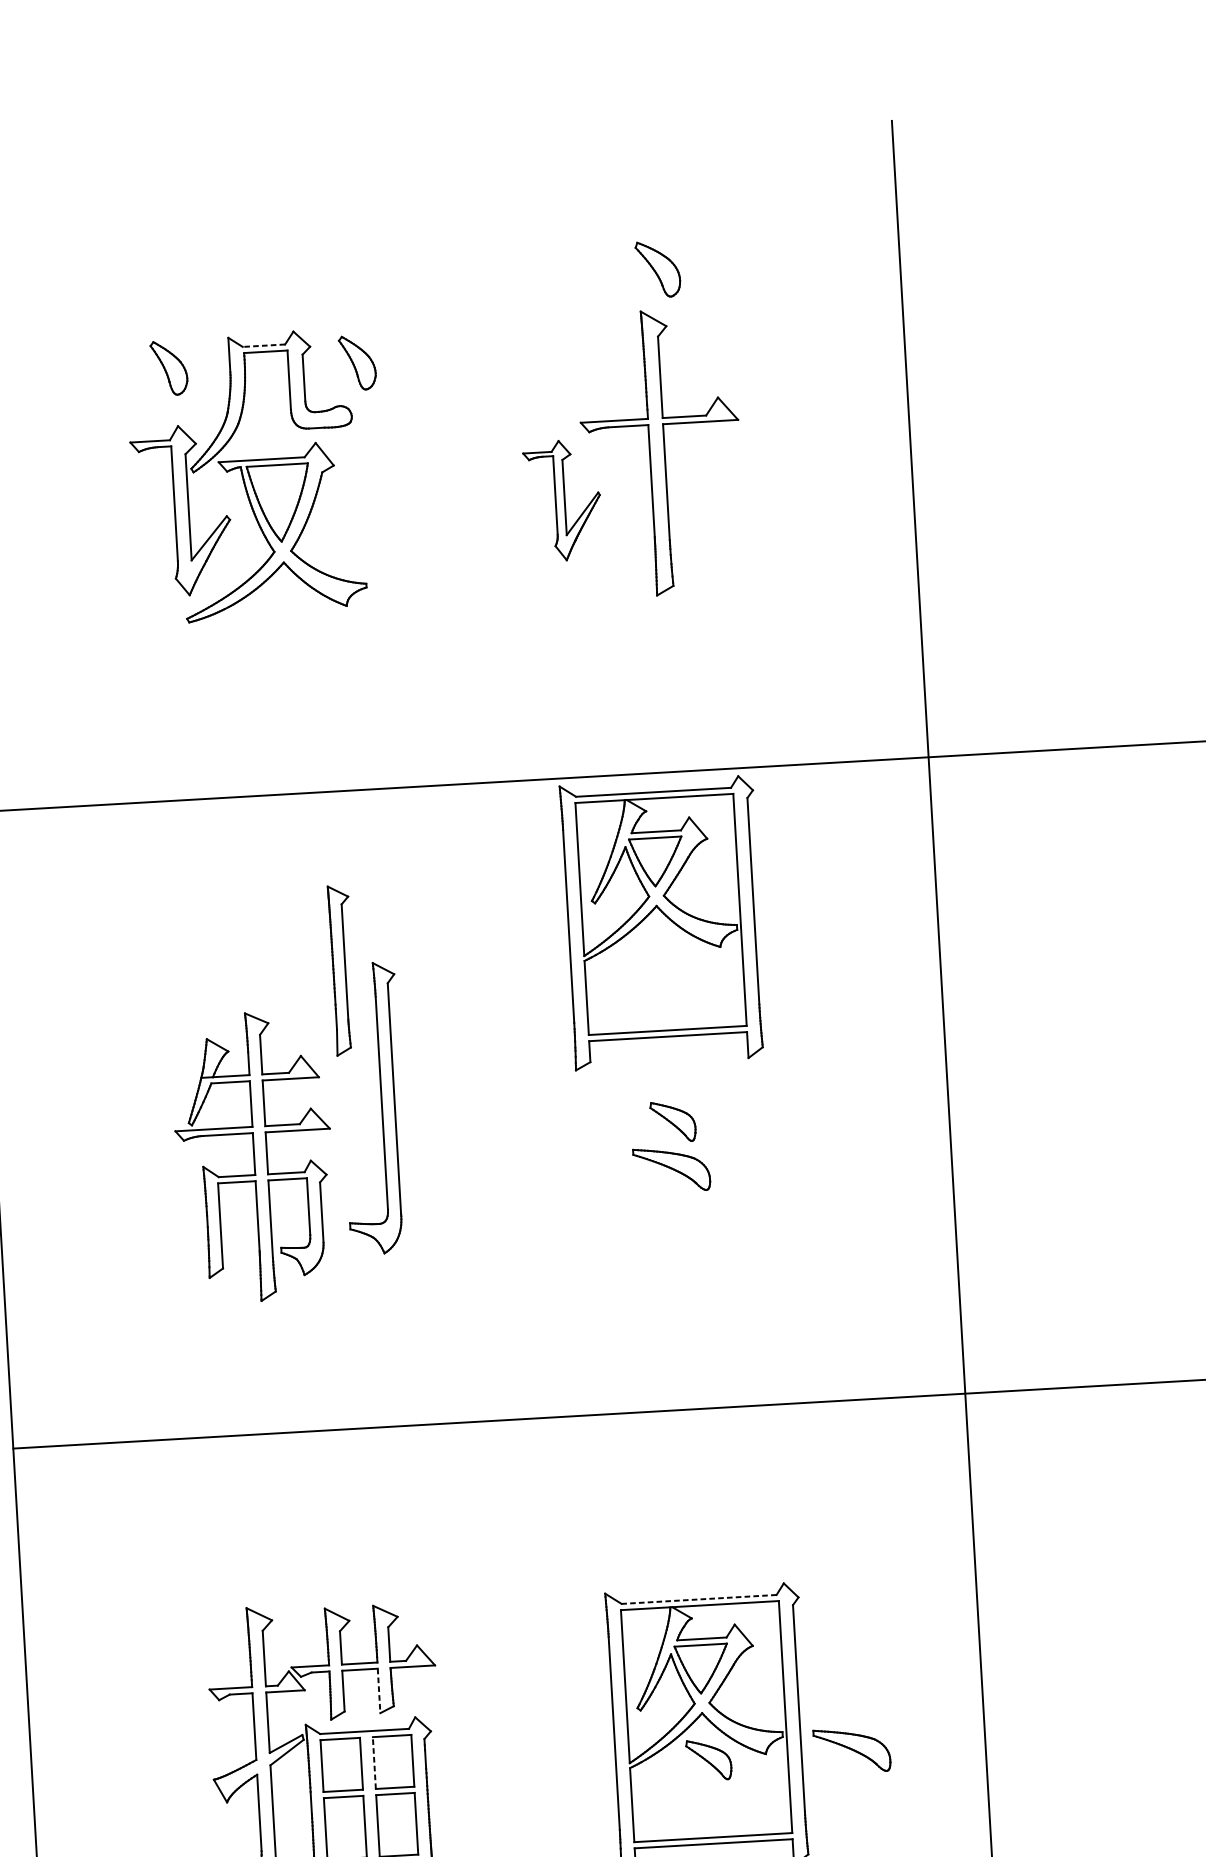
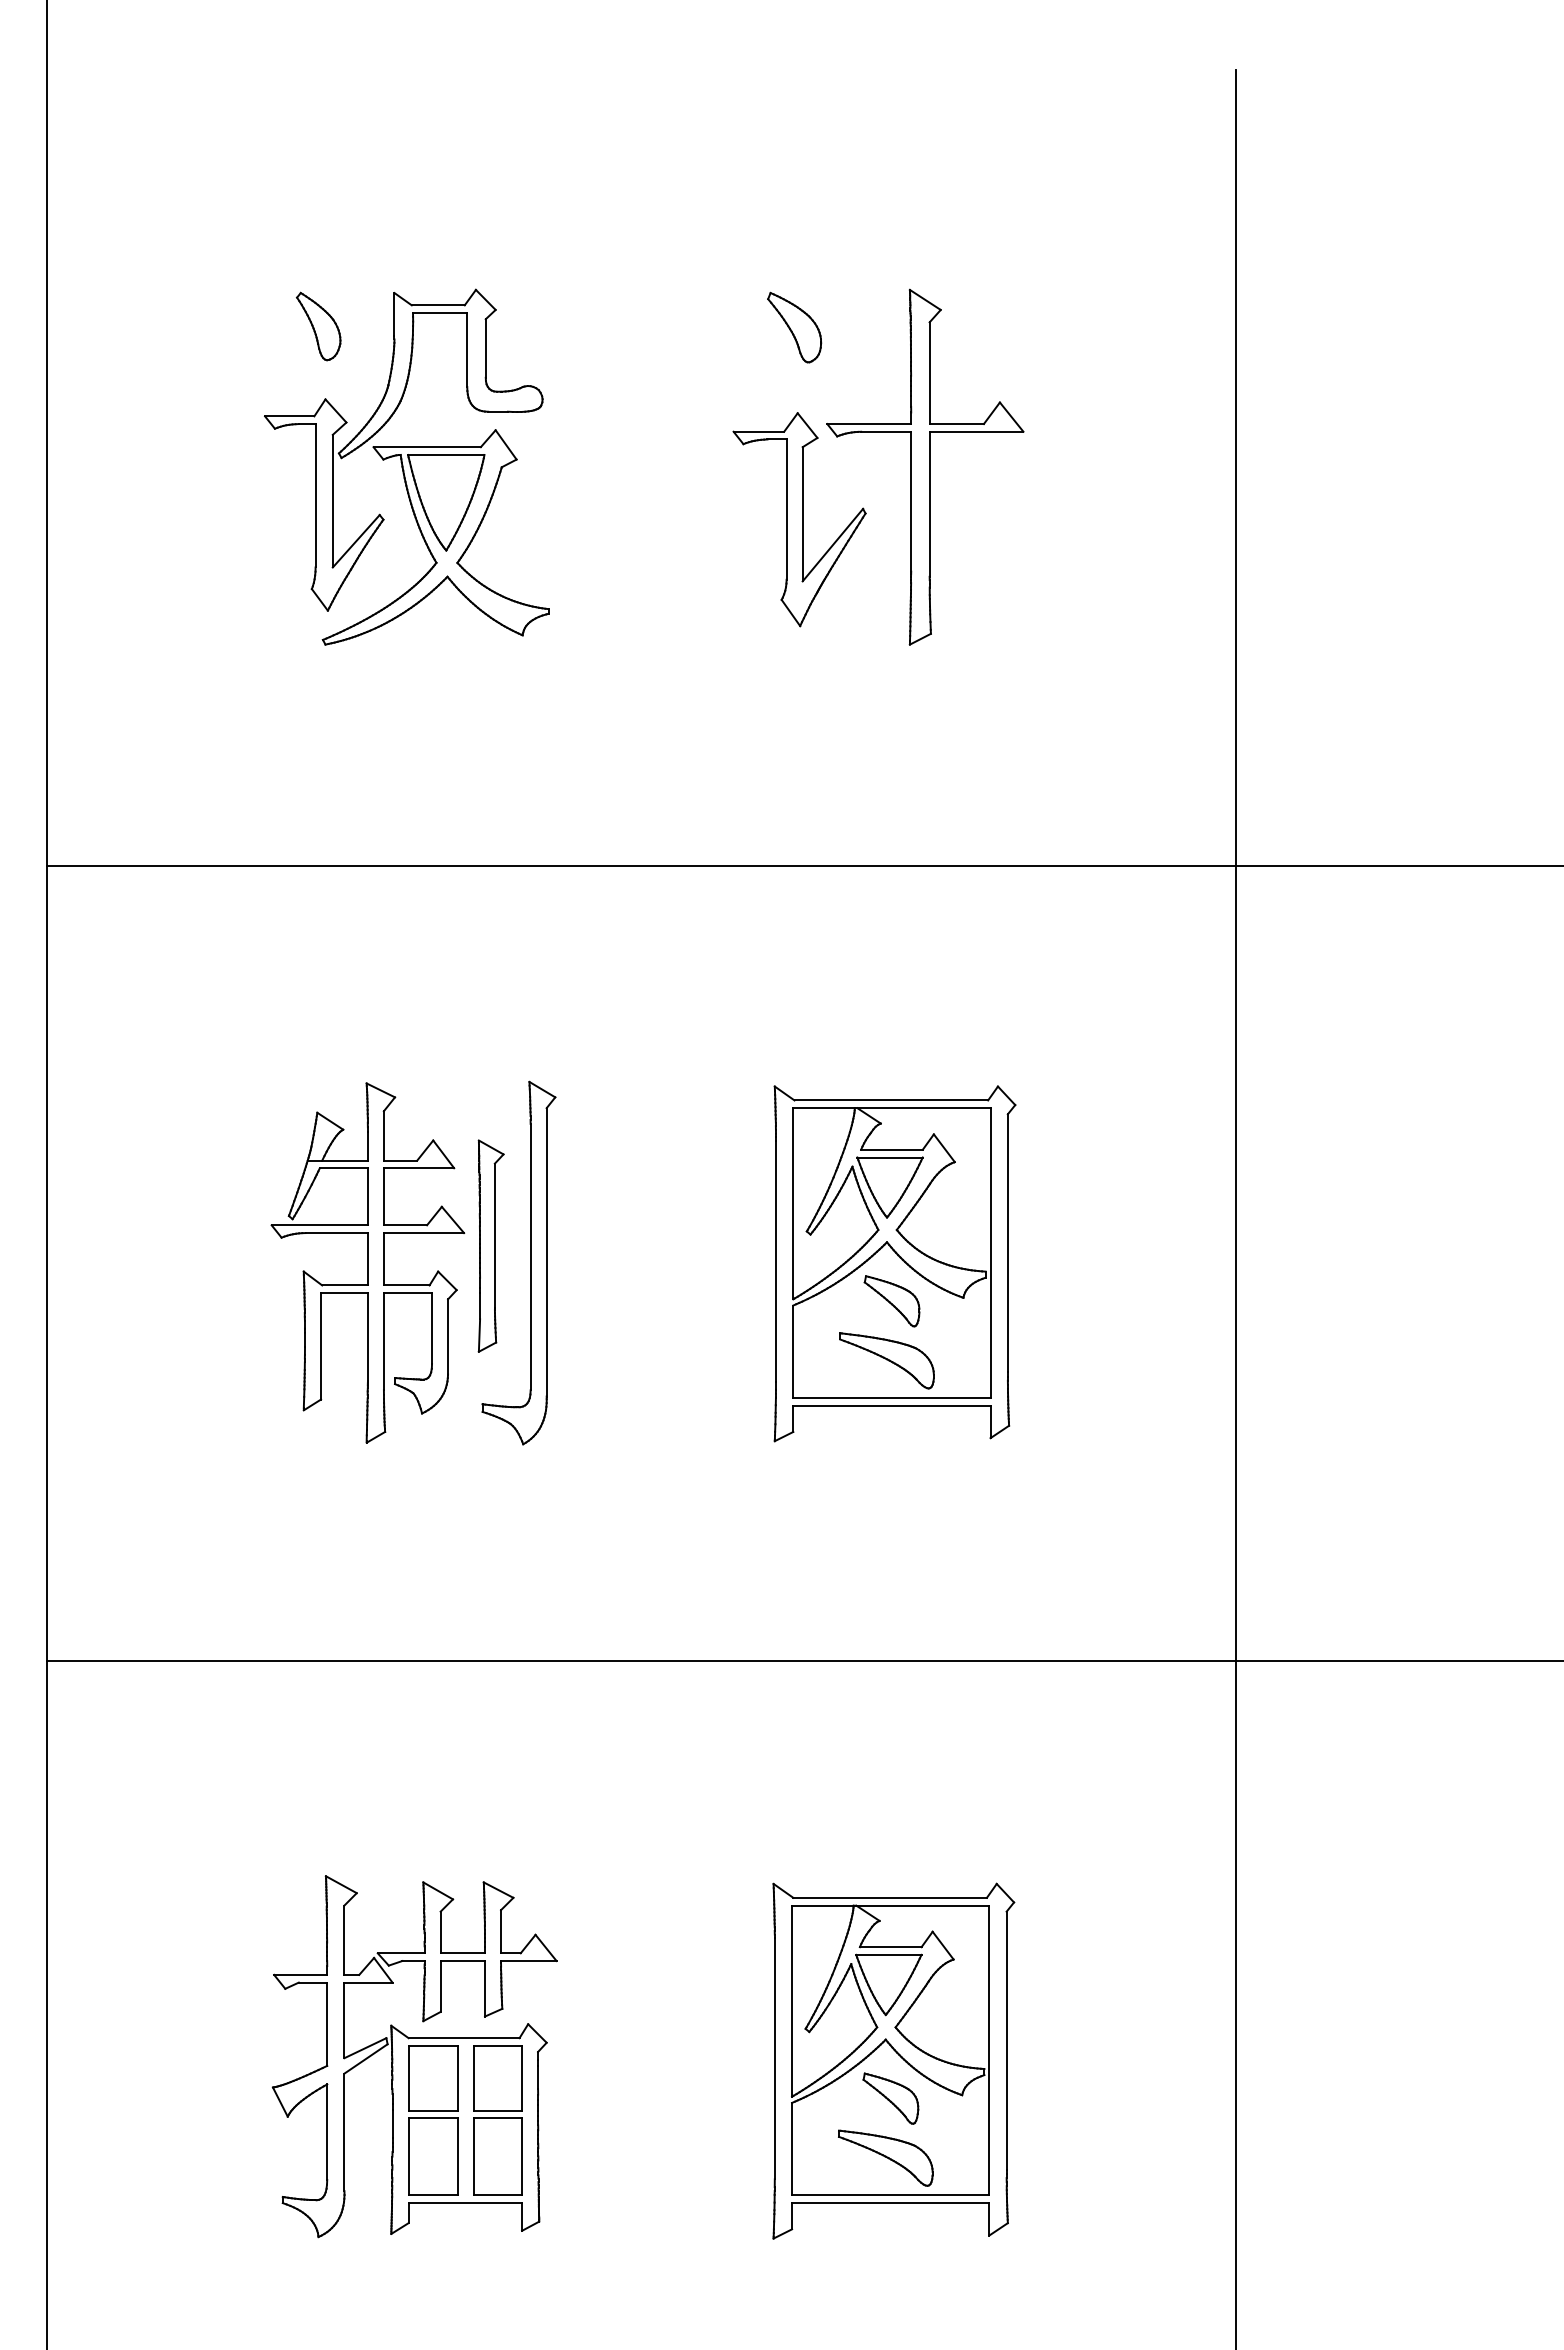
part: (658, 269) -> (794, 327), moved
line: (263, 345) -> (437, 305), dashed -> solid
part: (357, 362) -> (553, 333), removed
part: (562, 500) -> (799, 519), size x1.43
part: (663, 922) -> (894, 1263), moved
part: (341, 970) -> (490, 1245), moved
part: (253, 1156) -> (367, 1262), moved
line: (699, 1599) -> (890, 1897), dashed -> solid
line: (379, 1690) -> (485, 1988), dashed -> solid
part: (851, 1750) -> (885, 2157), moved
line: (373, 1762) -> (473, 2077), dashed -> solid

